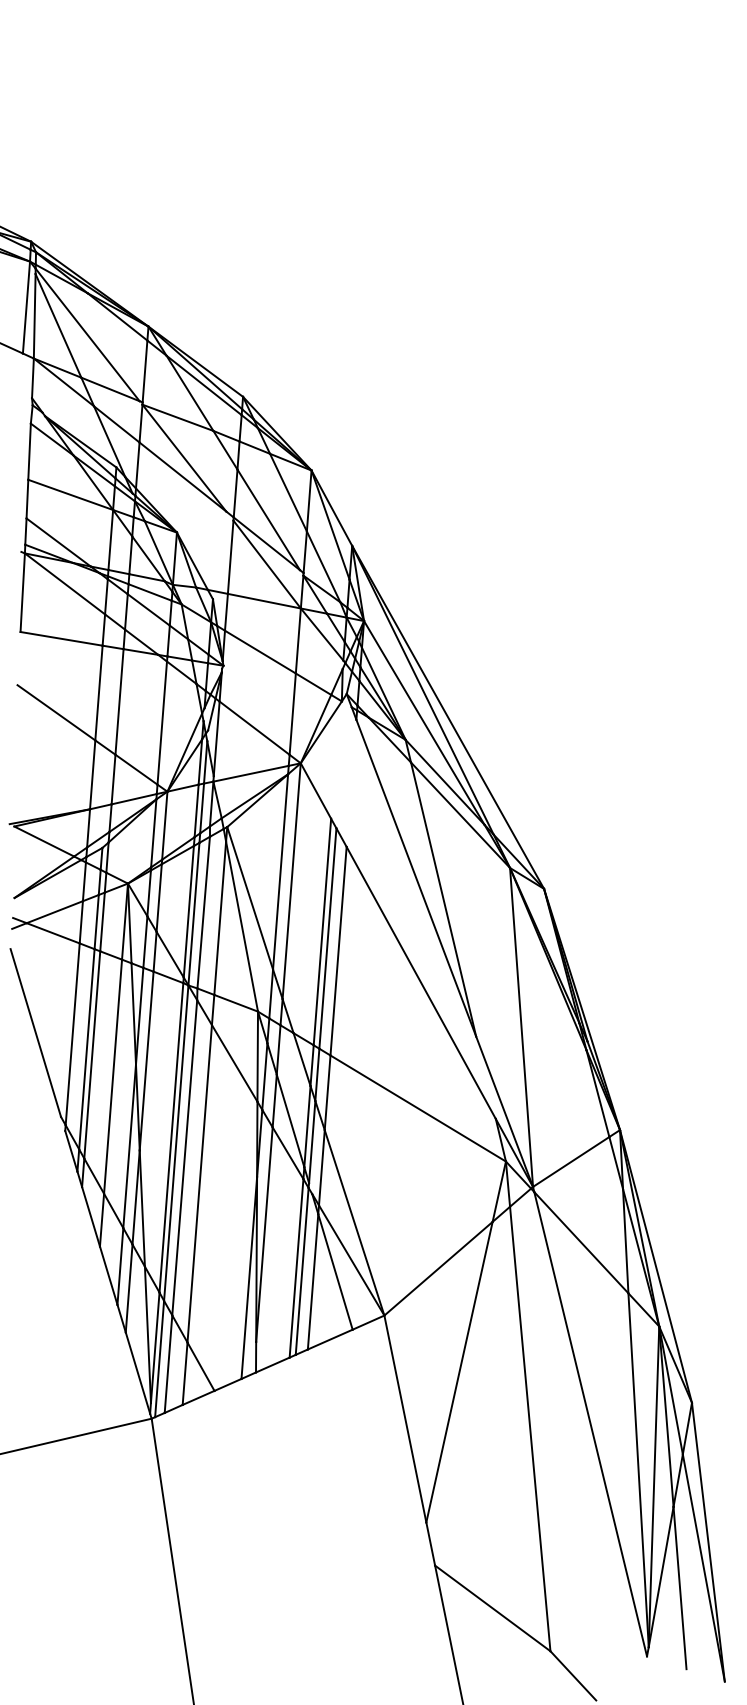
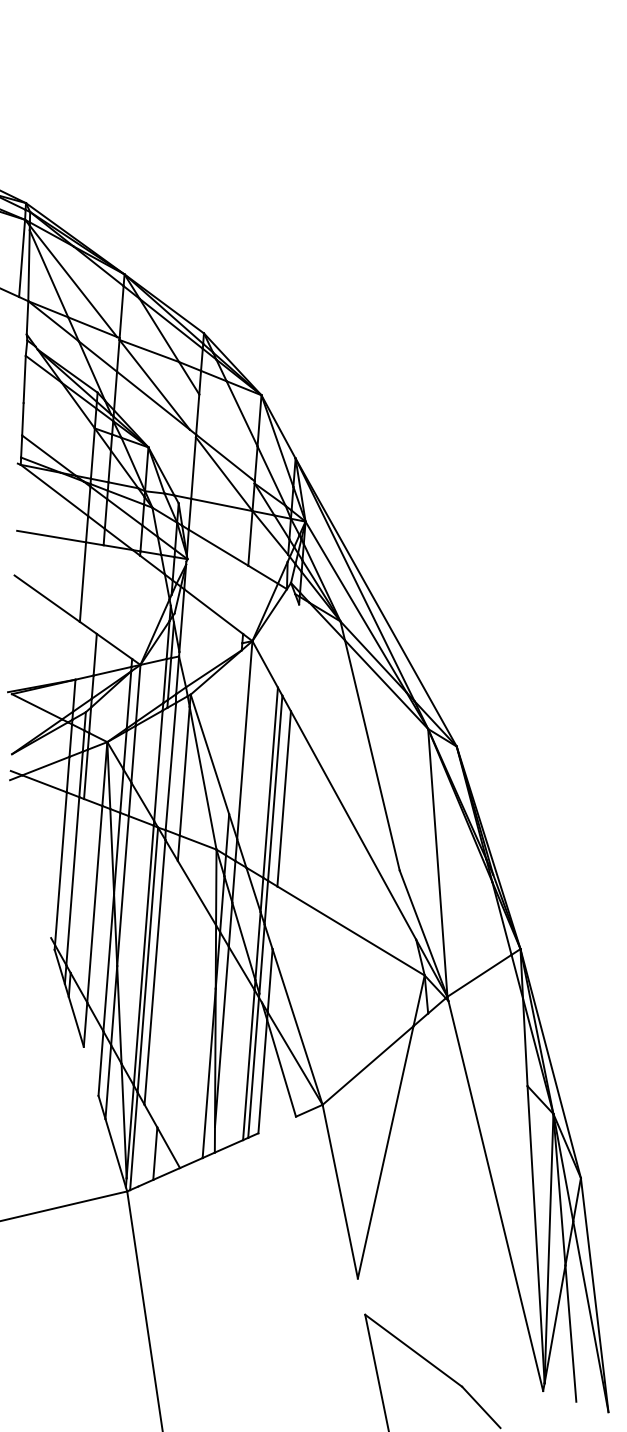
line: (70, 494) -> (59, 415), removed
line: (268, 519) -> (225, 436), removed
line: (22, 592) -> (18, 497), removed
line: (119, 701) -> (100, 589), removed
line: (292, 713) -> (245, 599), removed
line: (162, 722) -> (136, 606), removed
line: (250, 773) -> (210, 649), removed
line: (92, 774) -> (77, 650), removed
line: (280, 871) -> (235, 731), removed
line: (416, 877) -> (349, 736), removed
line: (193, 913) -> (162, 767), removed
line: (35, 1032) -> (29, 867), removed
line: (92, 1054) -> (77, 885), removed
line: (327, 1092) -> (274, 917), removed
line: (199, 1183) -> (167, 993), removed
line: (581, 1242) -> (488, 1043), removed
line: (108, 1275) -> (90, 1071), removed
line: (329, 1339) -> (276, 1124), removed
line: (168, 1363) -> (141, 1145), removed
line: (530, 1428) -> (445, 1199), removed
line: (430, 1543) -> (361, 1296), removed

